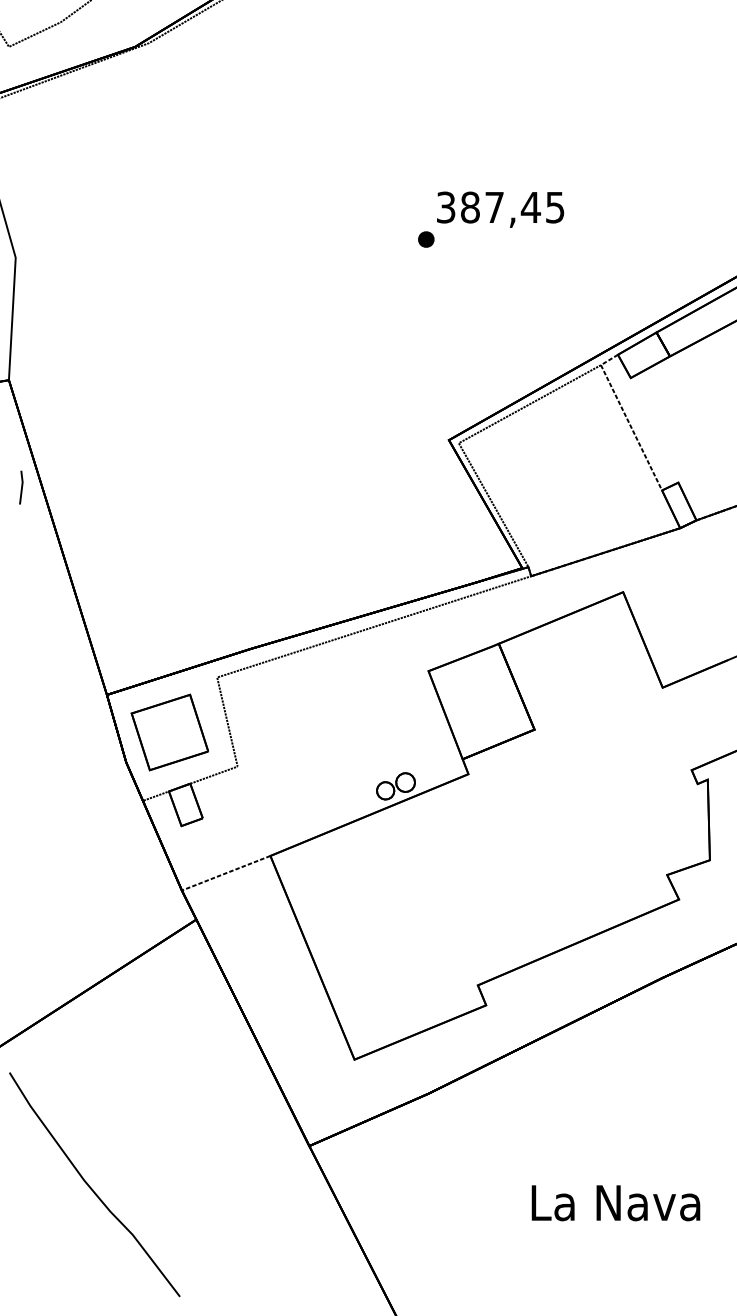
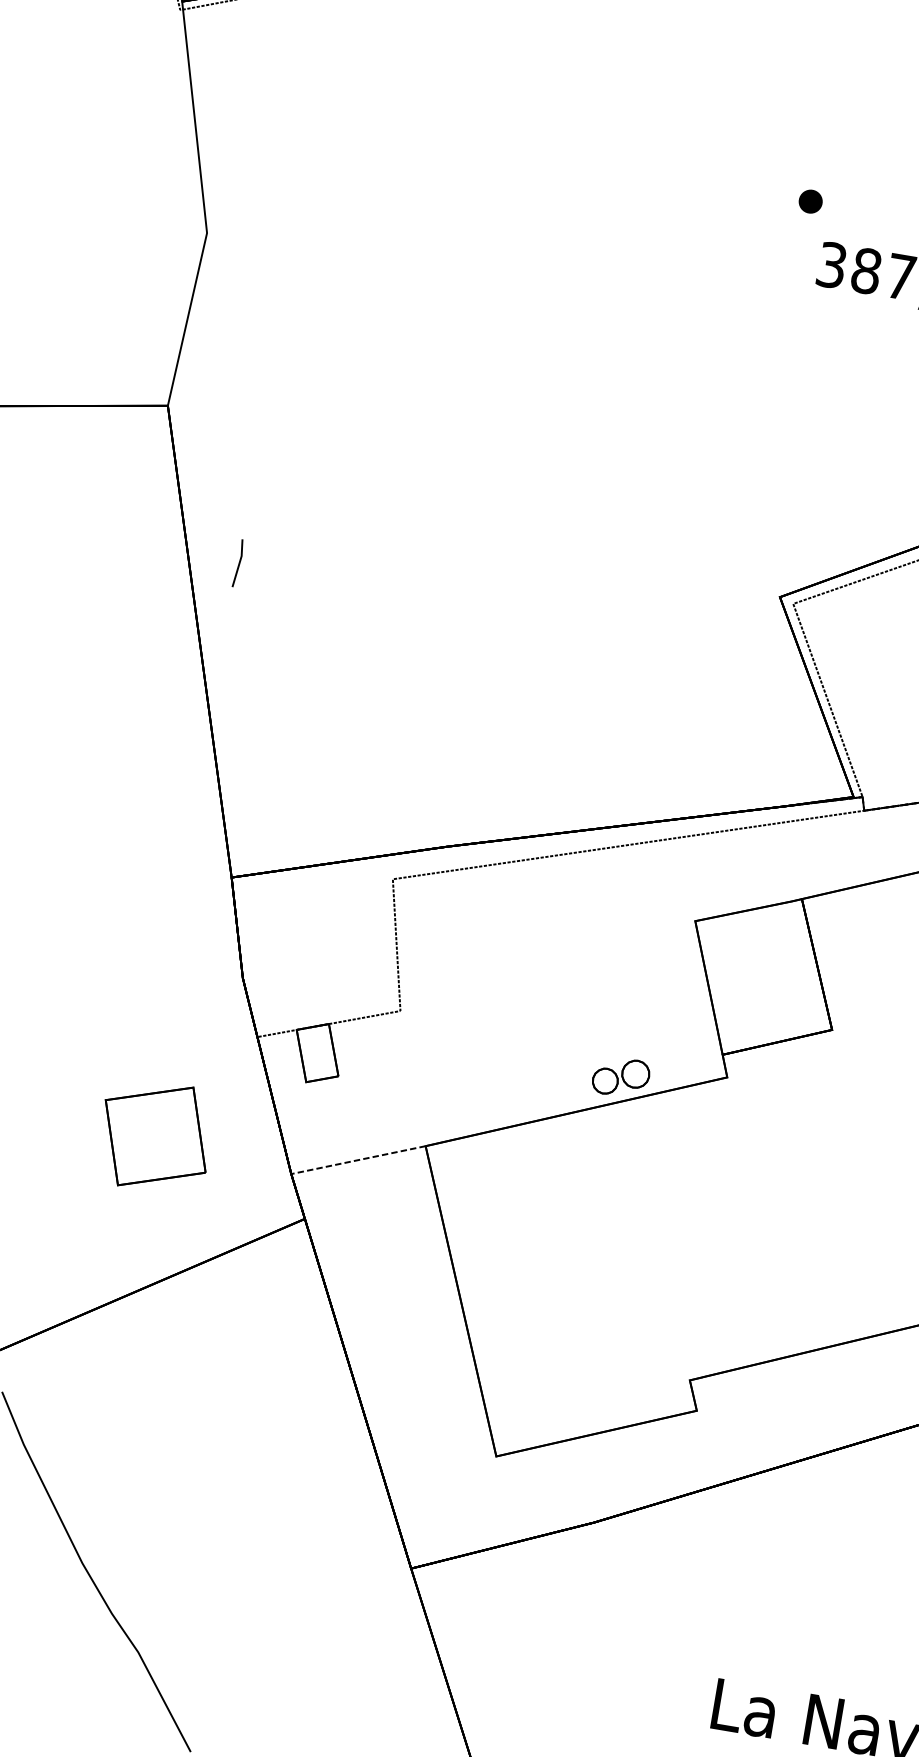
part: (426, 239) -> (811, 201), moved
line: (21, 487) -> (238, 563), moved
part: (169, 732) -> (155, 1136), moved

